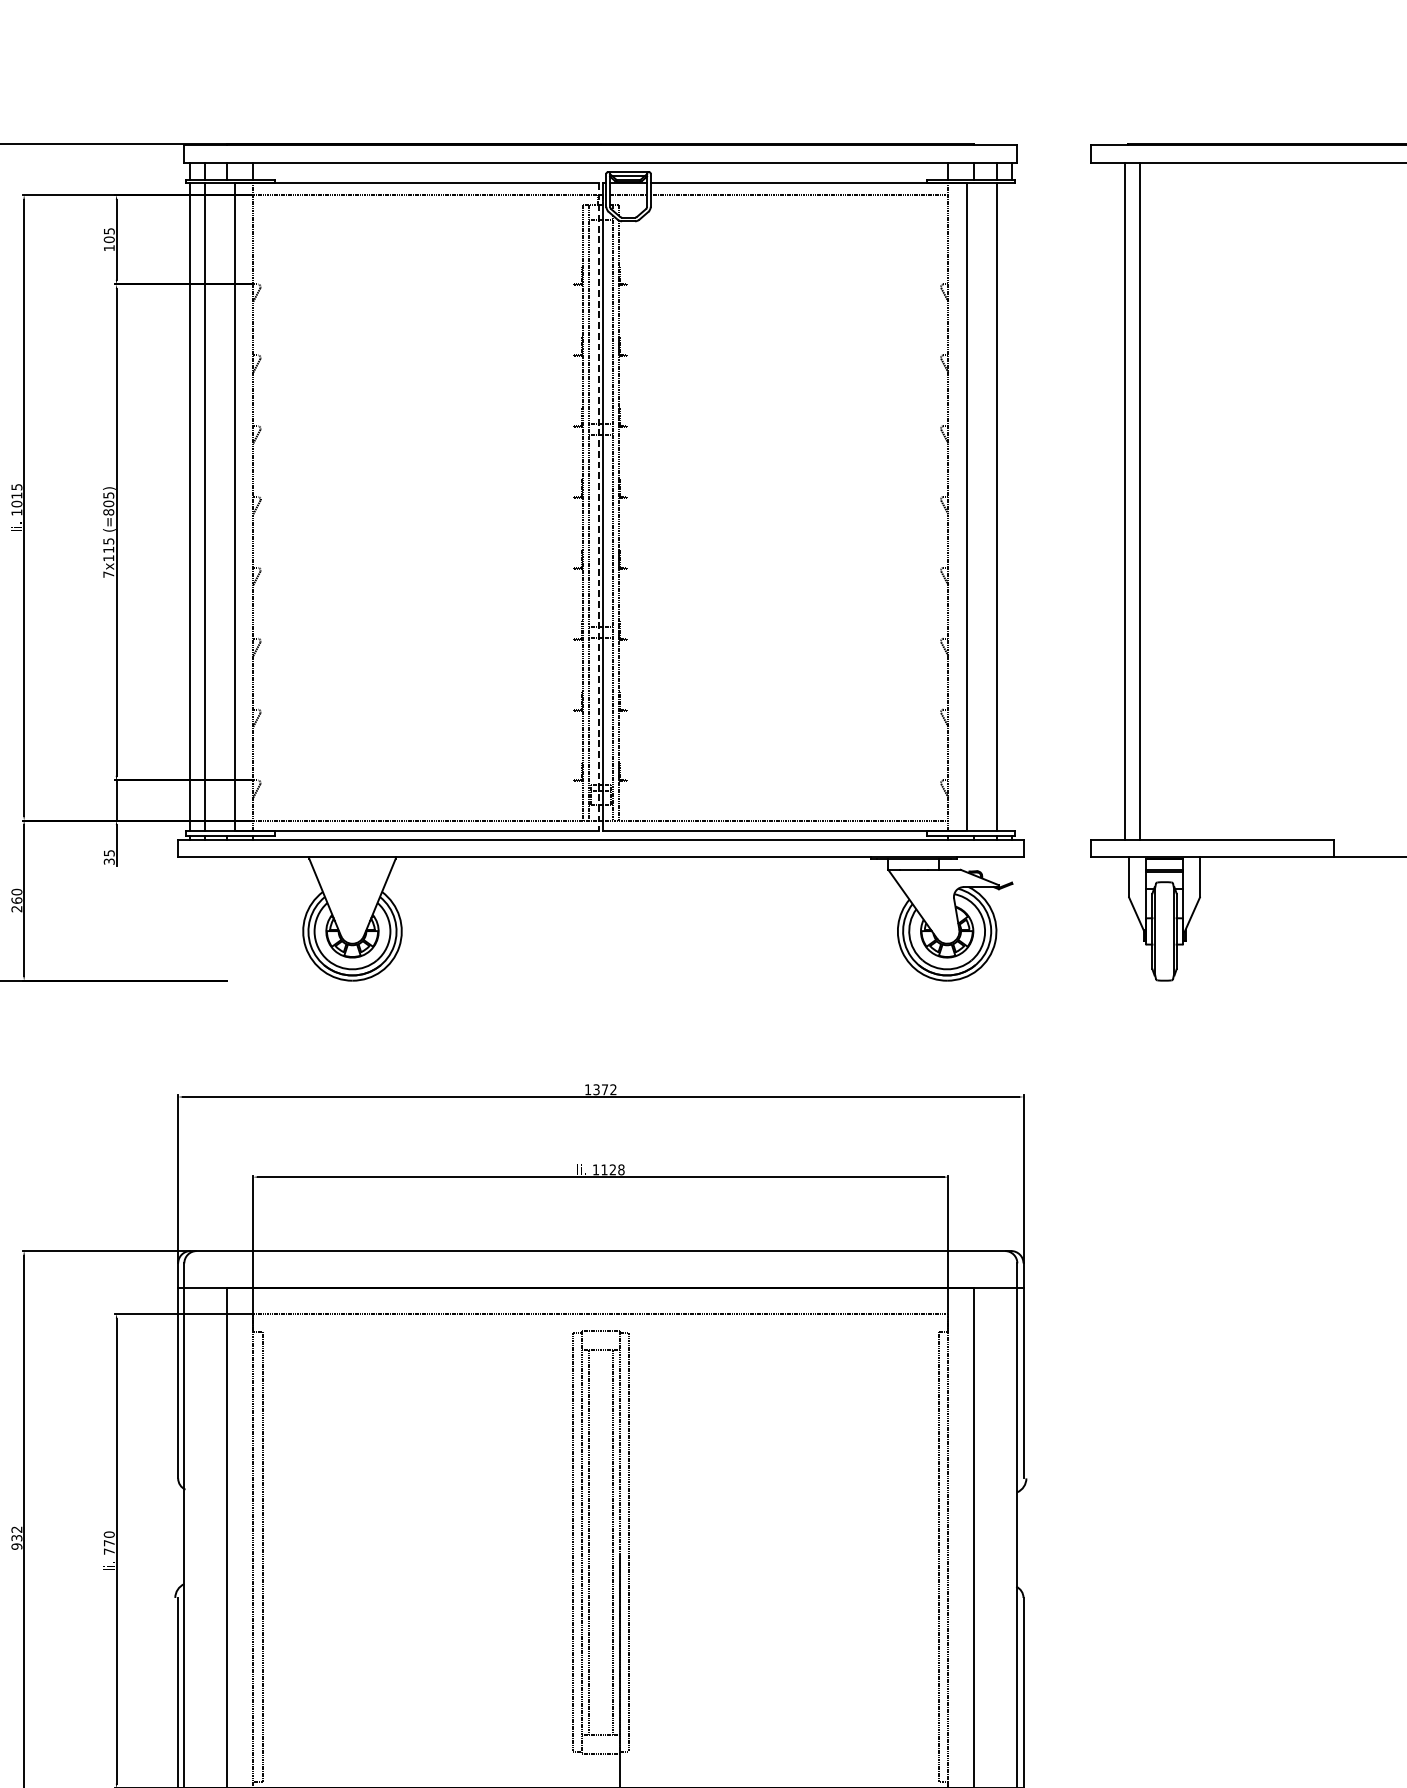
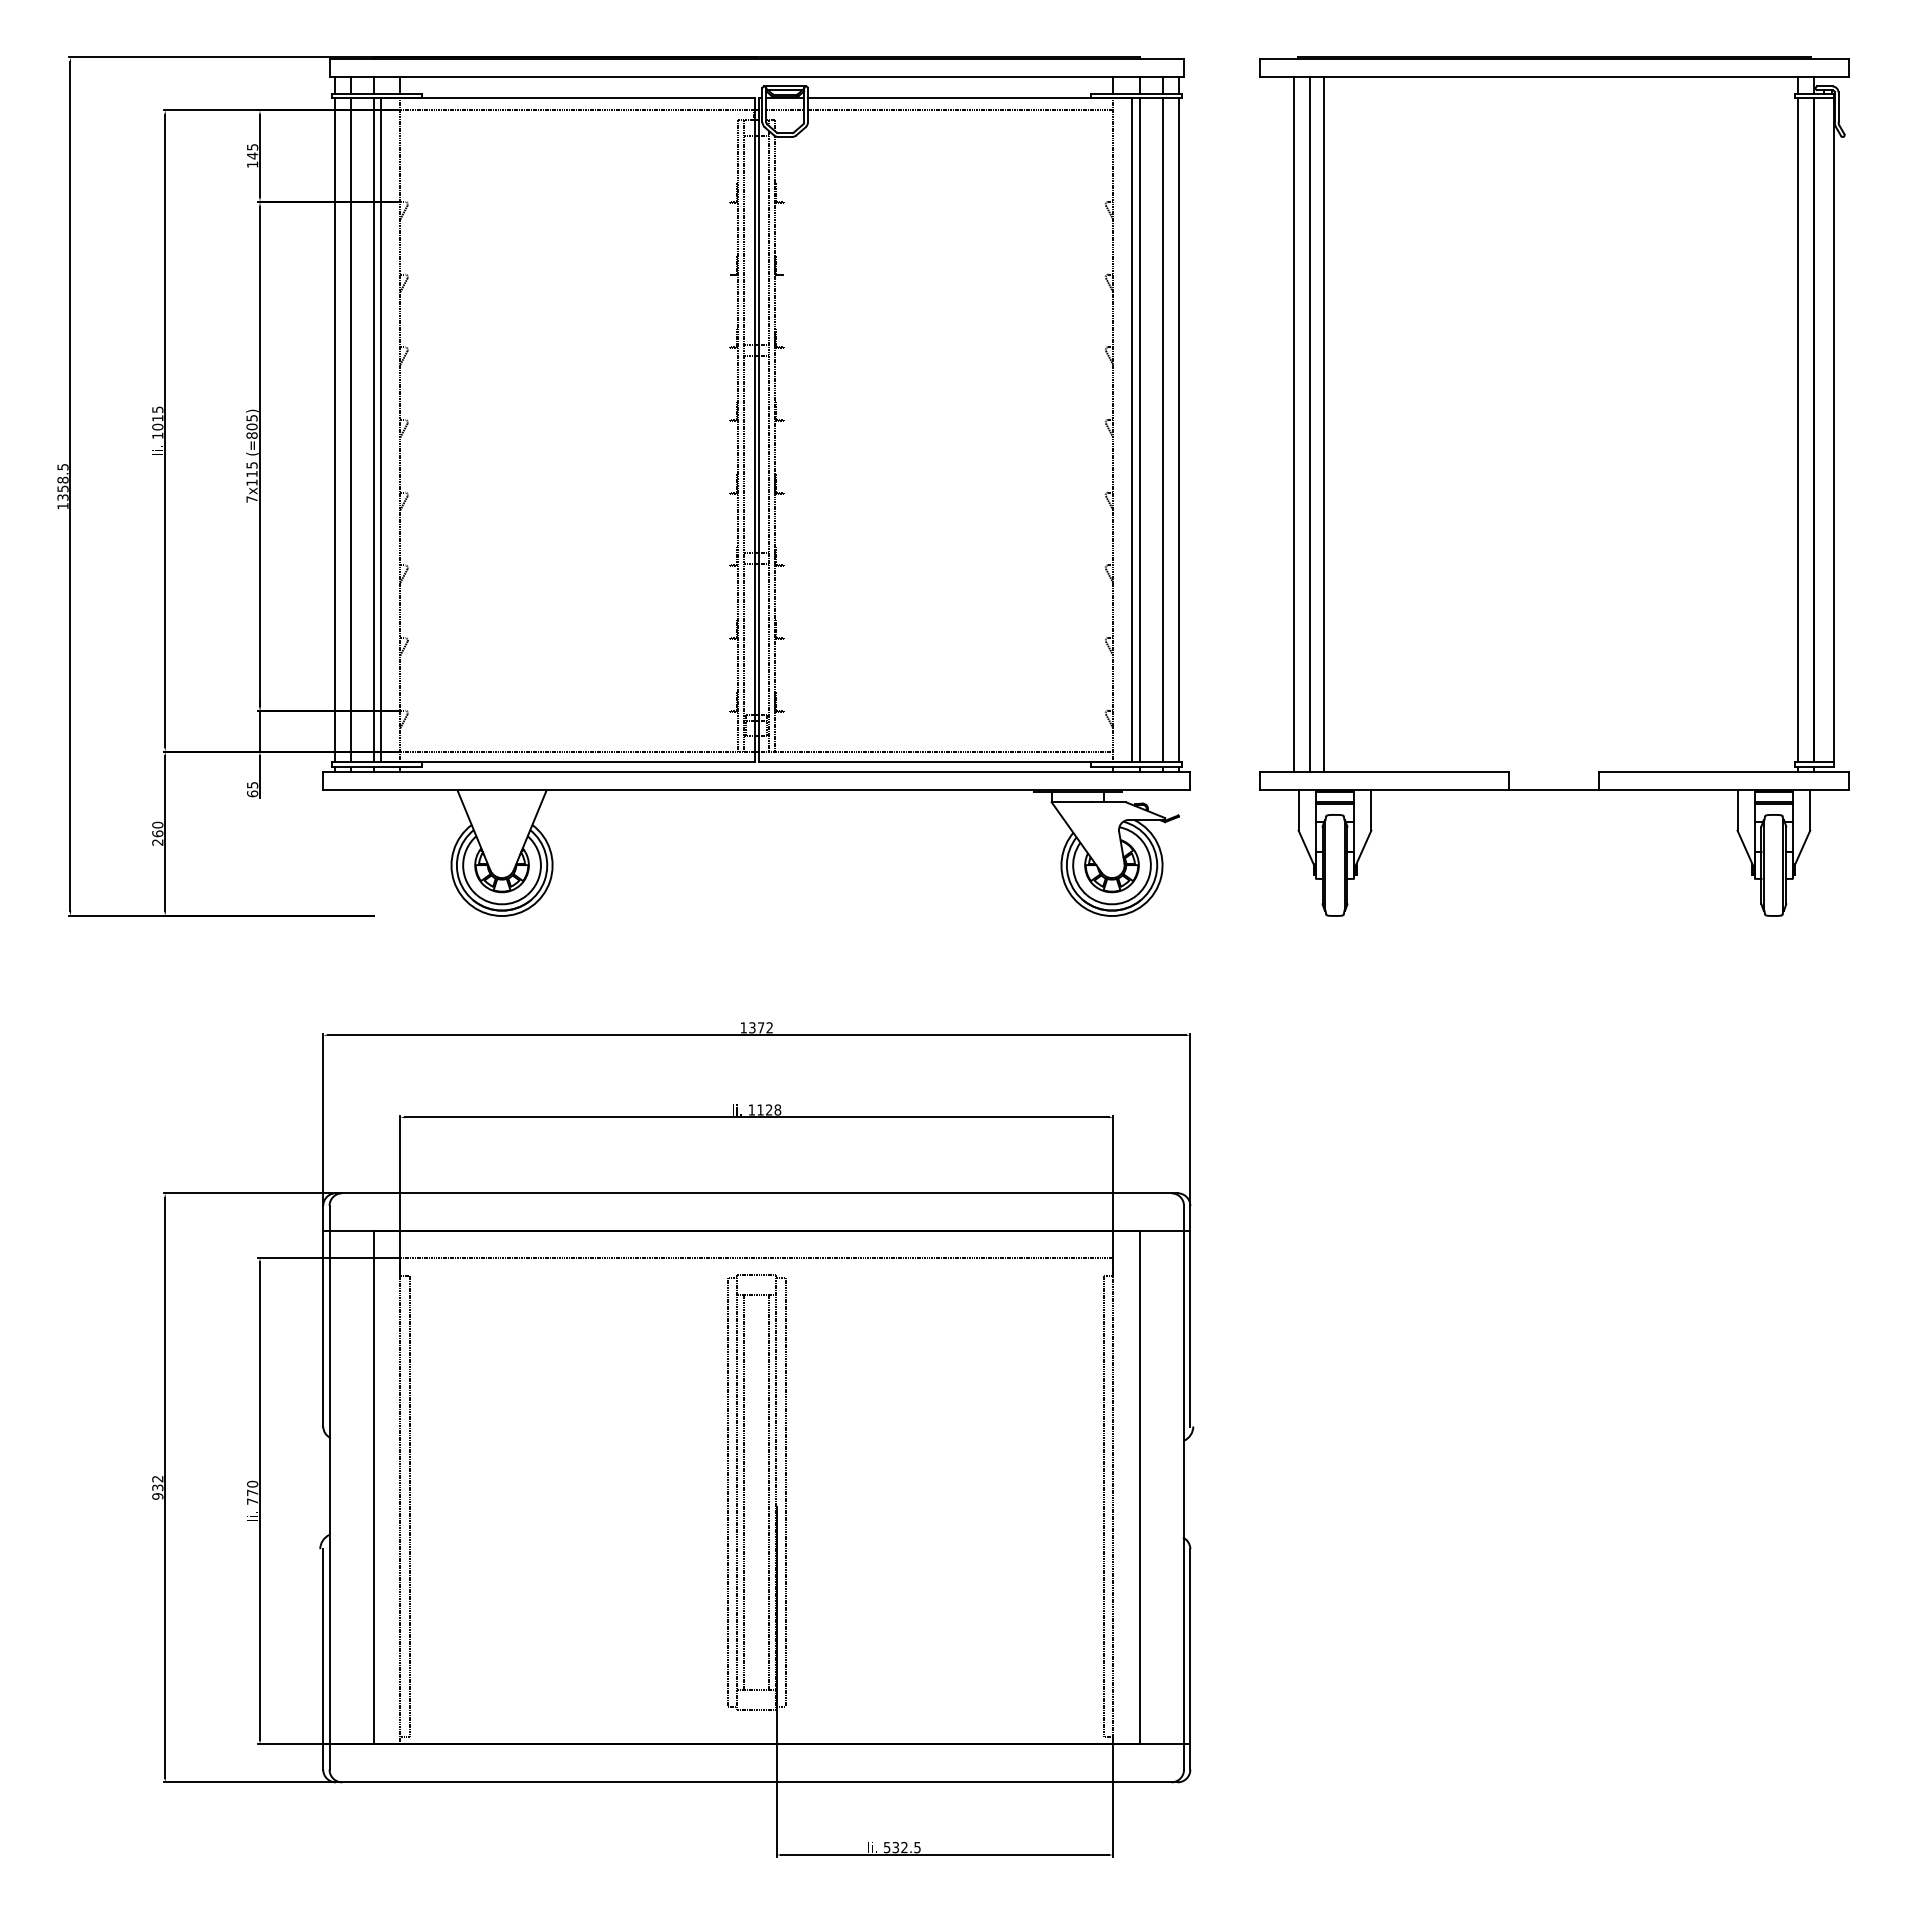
text: (109, 239) -> (252, 155), 105 -> 145
line: (1154, 500) -> (1324, 423), added
line: (227, 506) -> (373, 429), added
line: (973, 506) -> (1139, 429), added
line: (1011, 506) -> (1178, 429), added
line: (598, 507) -> (754, 430), dashed -> solid
text: (109, 861) -> (252, 793), 35 -> 65

